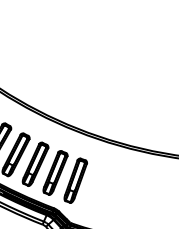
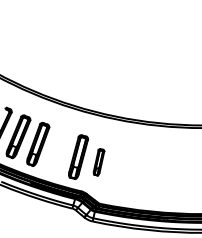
part: (35, 163) -> (58, 150), removed
part: (75, 181) -> (98, 162), size x0.6

